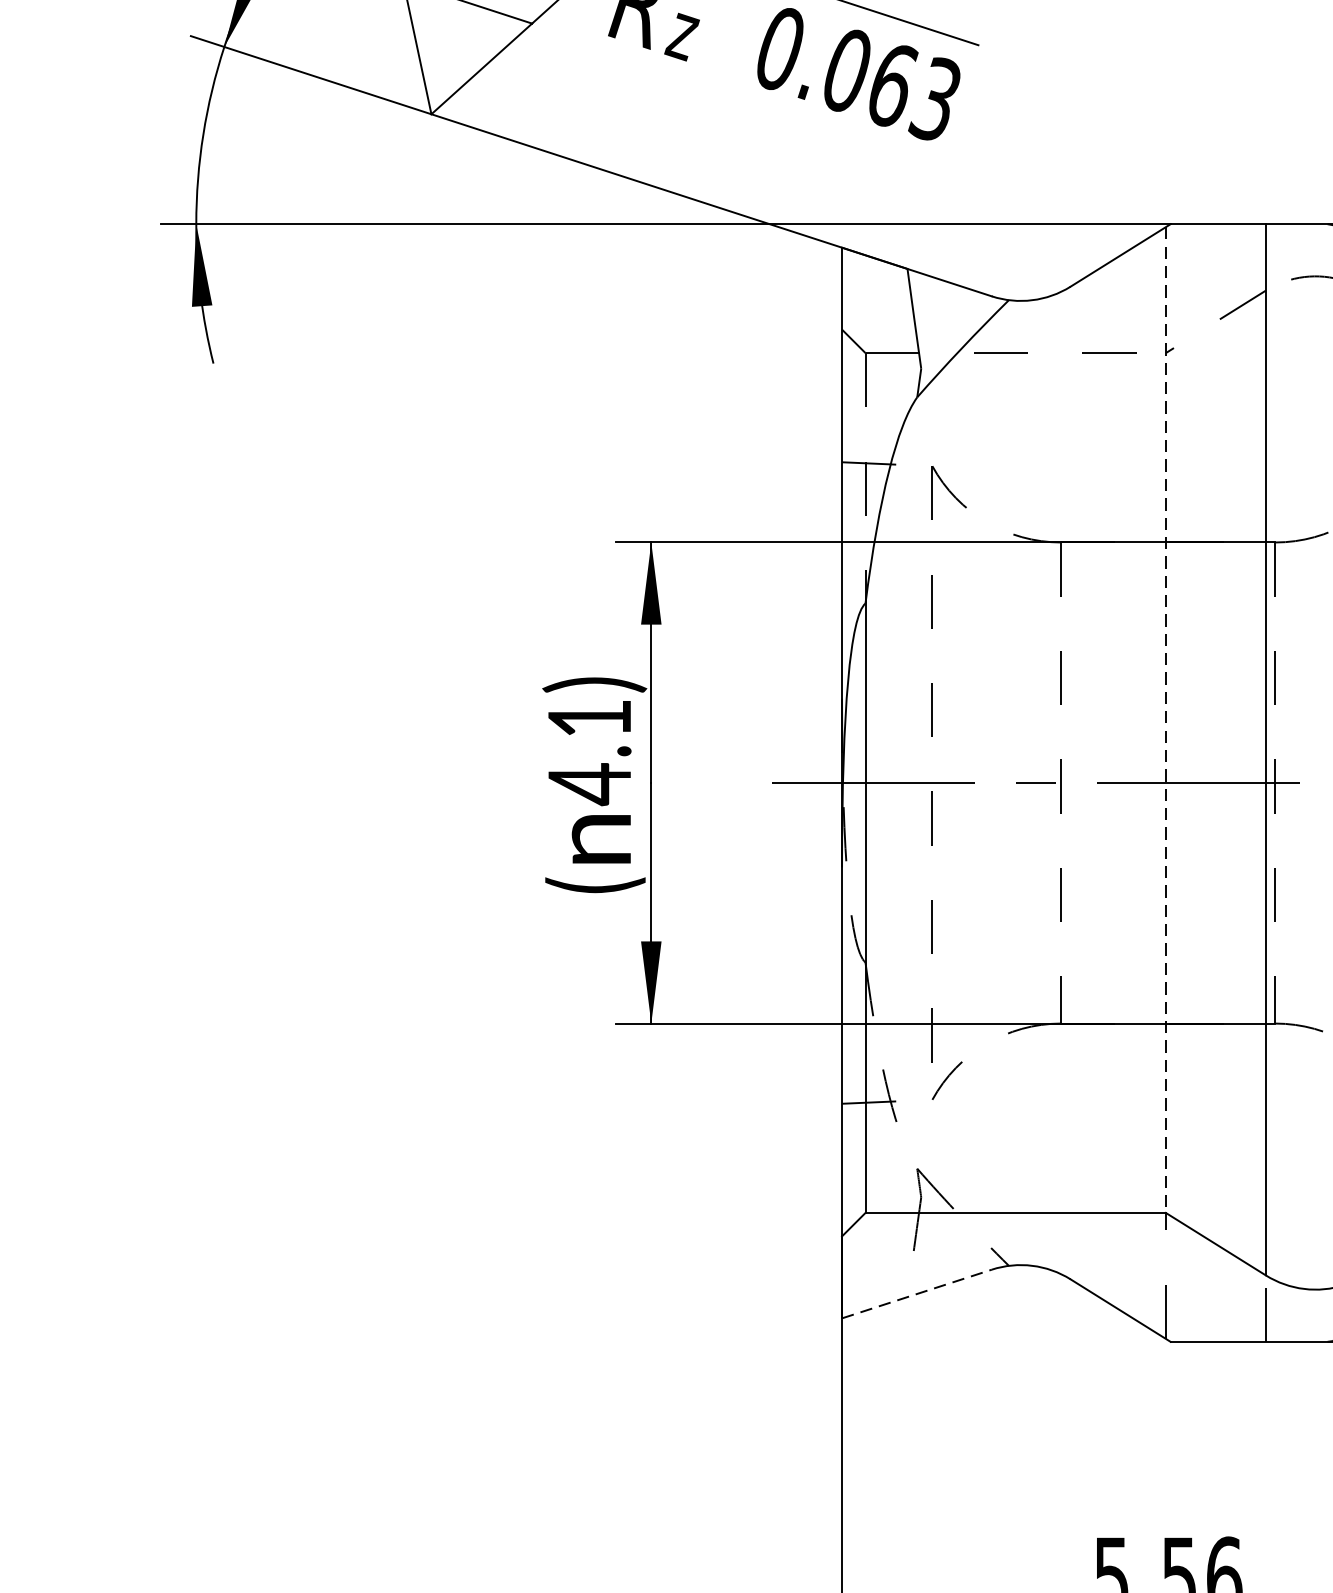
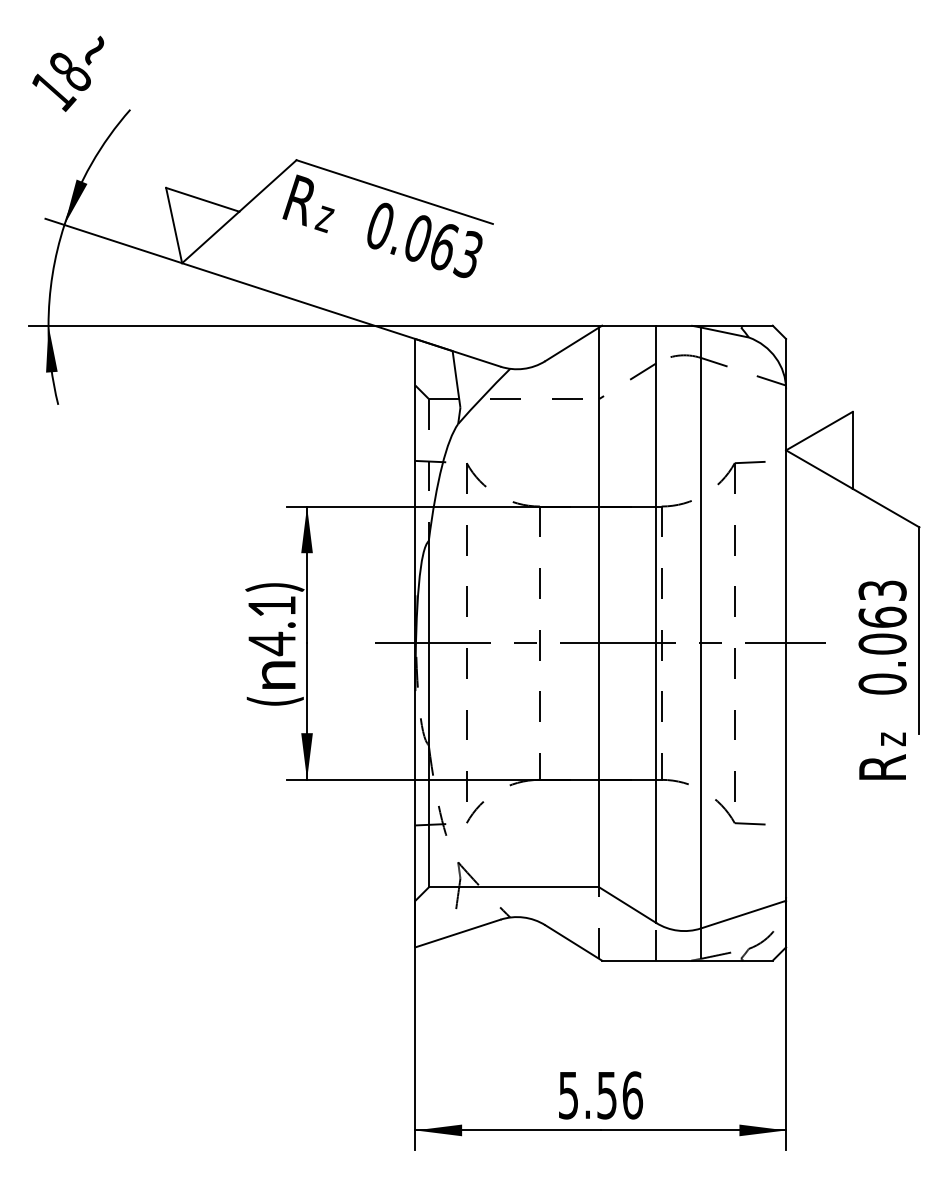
line: (1165, 720) -> (599, 607), dashed -> solid
line: (917, 1293) -> (458, 933), dashed -> solid

